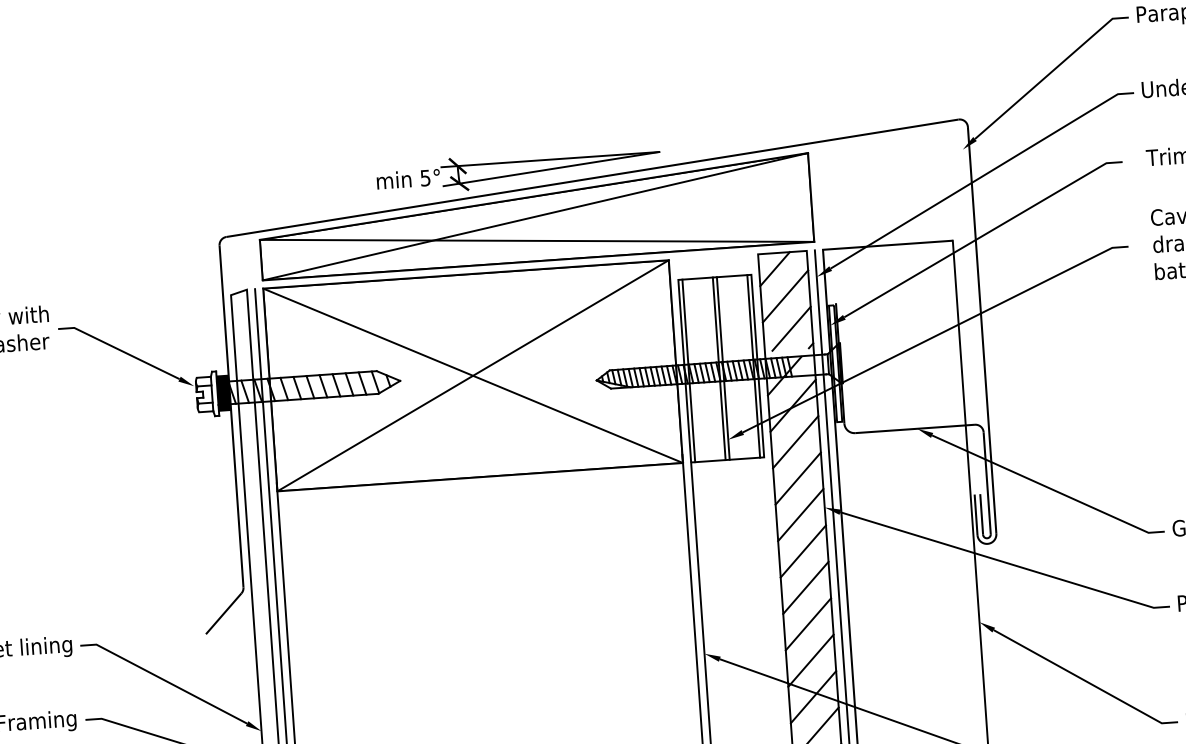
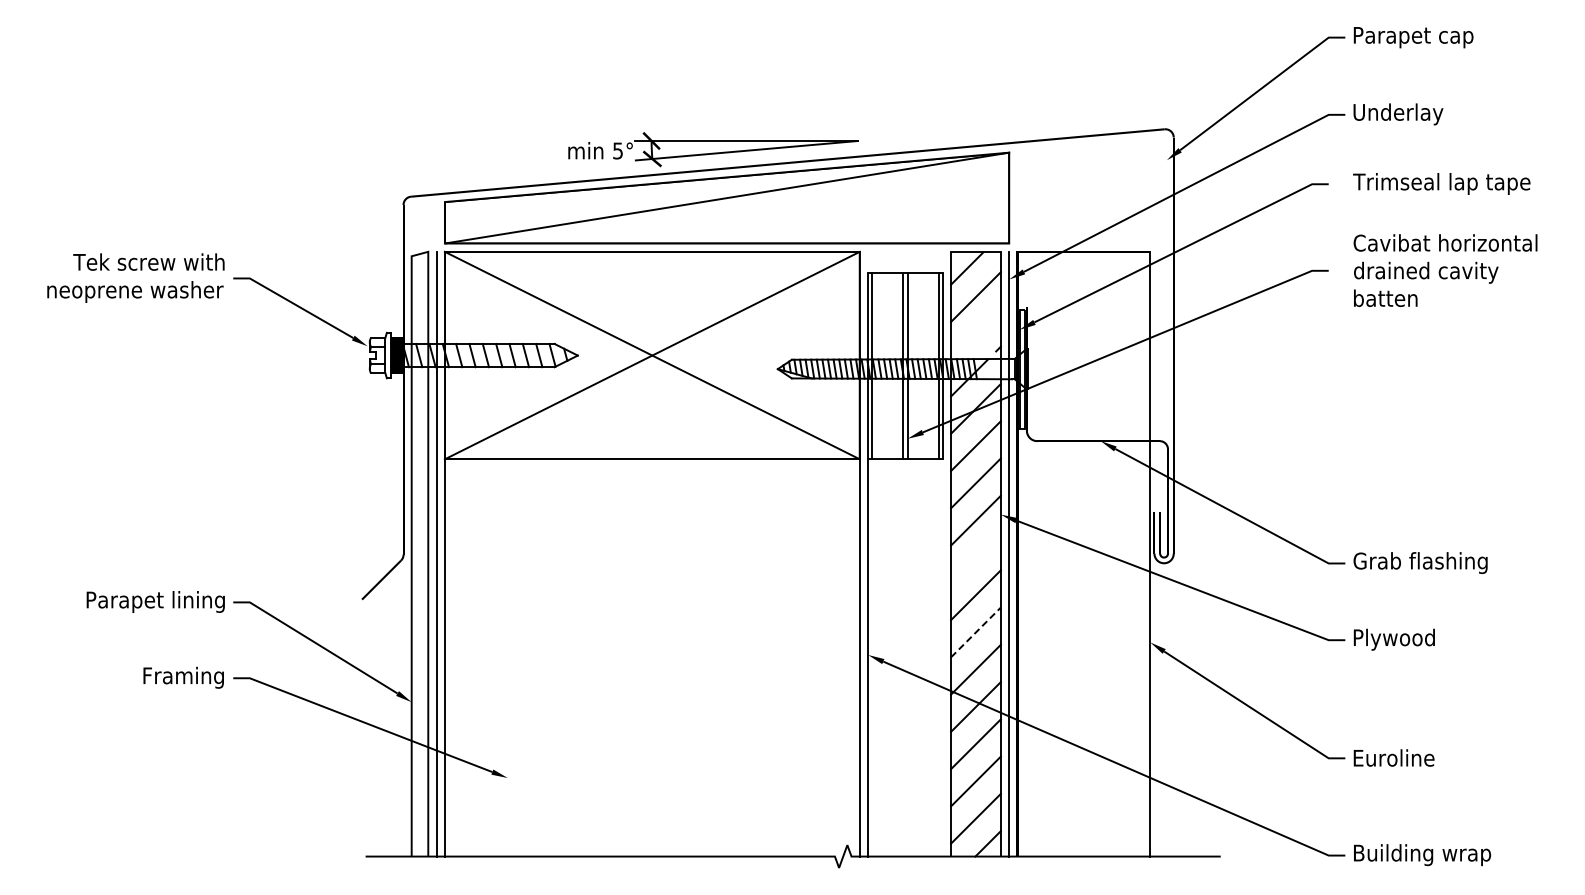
line: (536, 240) -> (726, 222), removed
line: (791, 328) -> (979, 330), removed
line: (802, 551) -> (975, 557), removed
line: (808, 624) -> (976, 632), solid -> dashed

